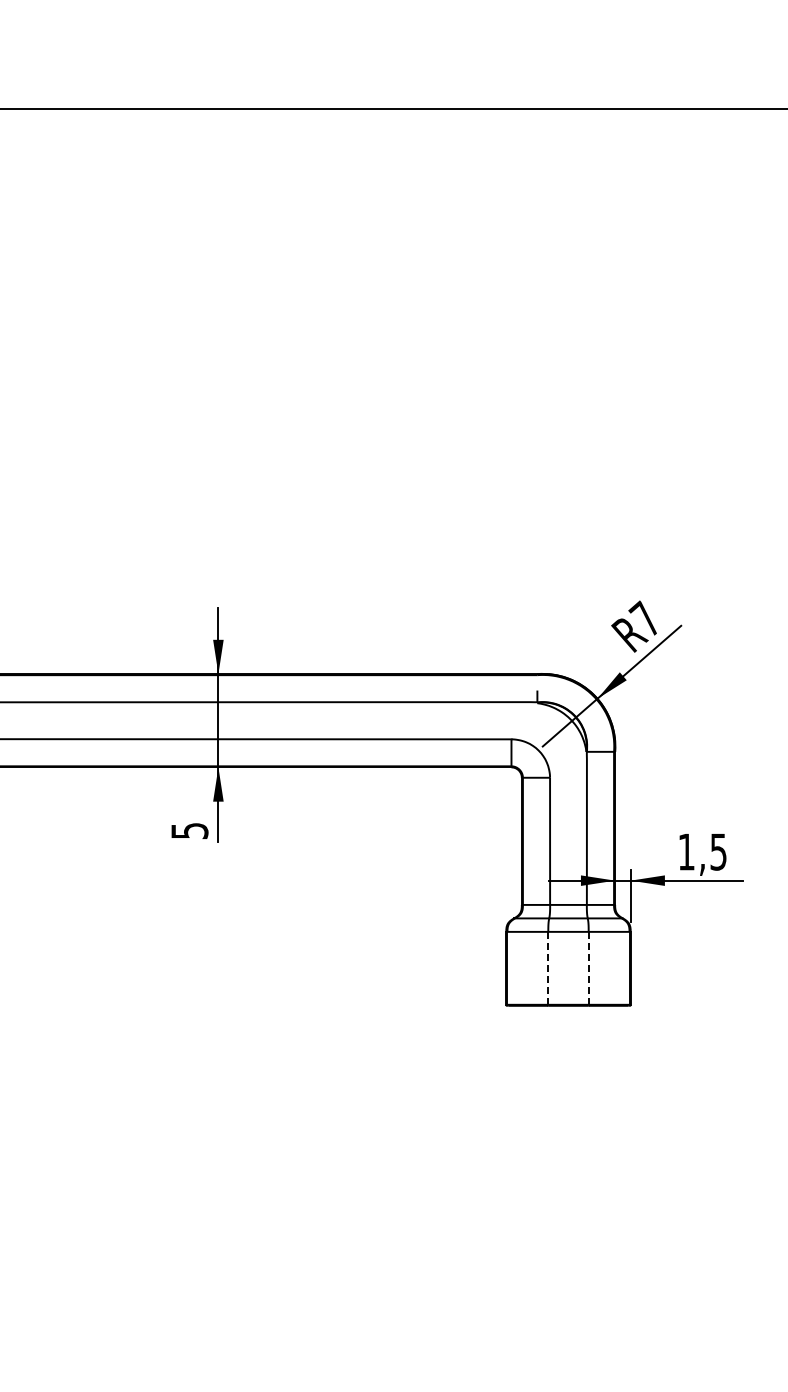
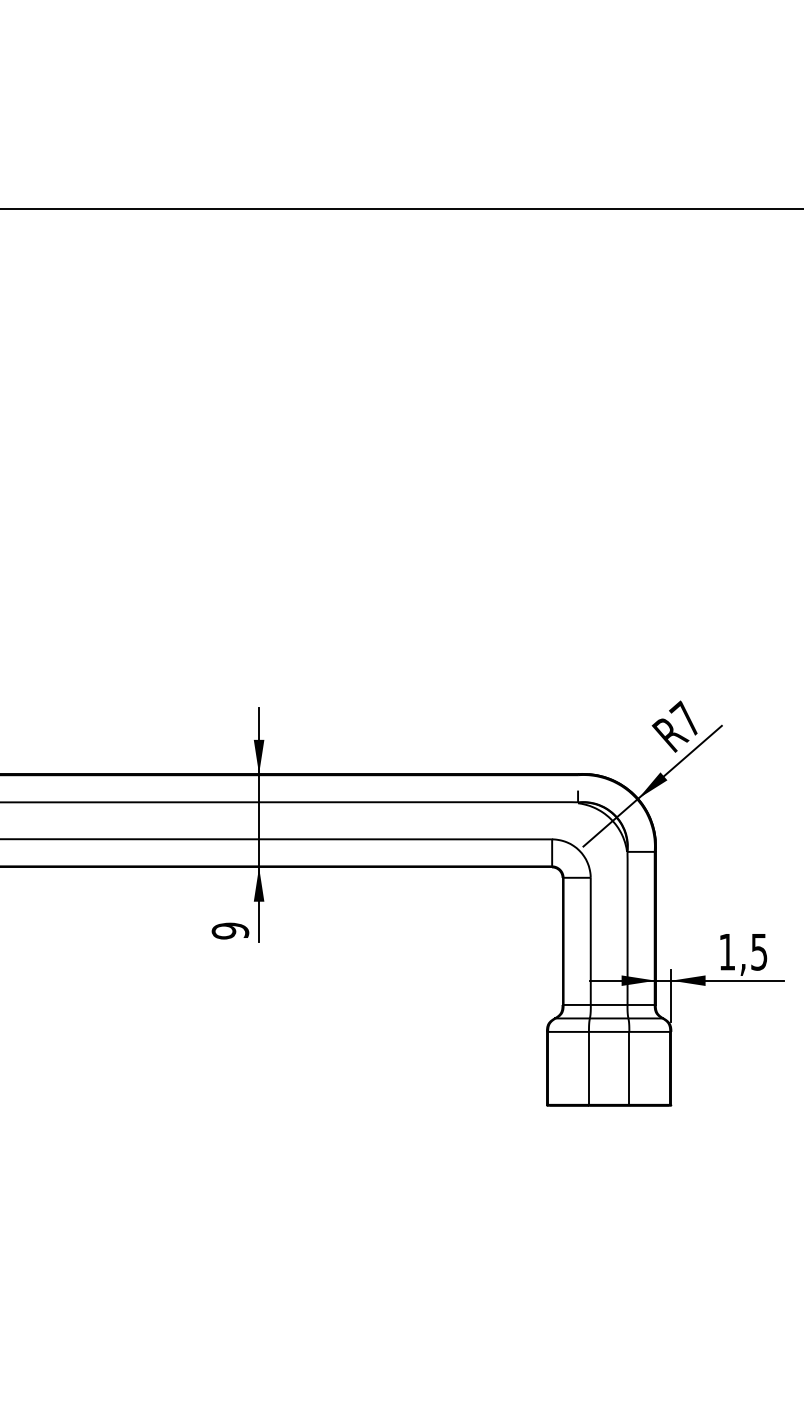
text: (188, 830) -> (229, 930), 5 -> 9
line: (547, 967) -> (588, 1067), dashed -> solid
line: (588, 967) -> (629, 1067), dashed -> solid

